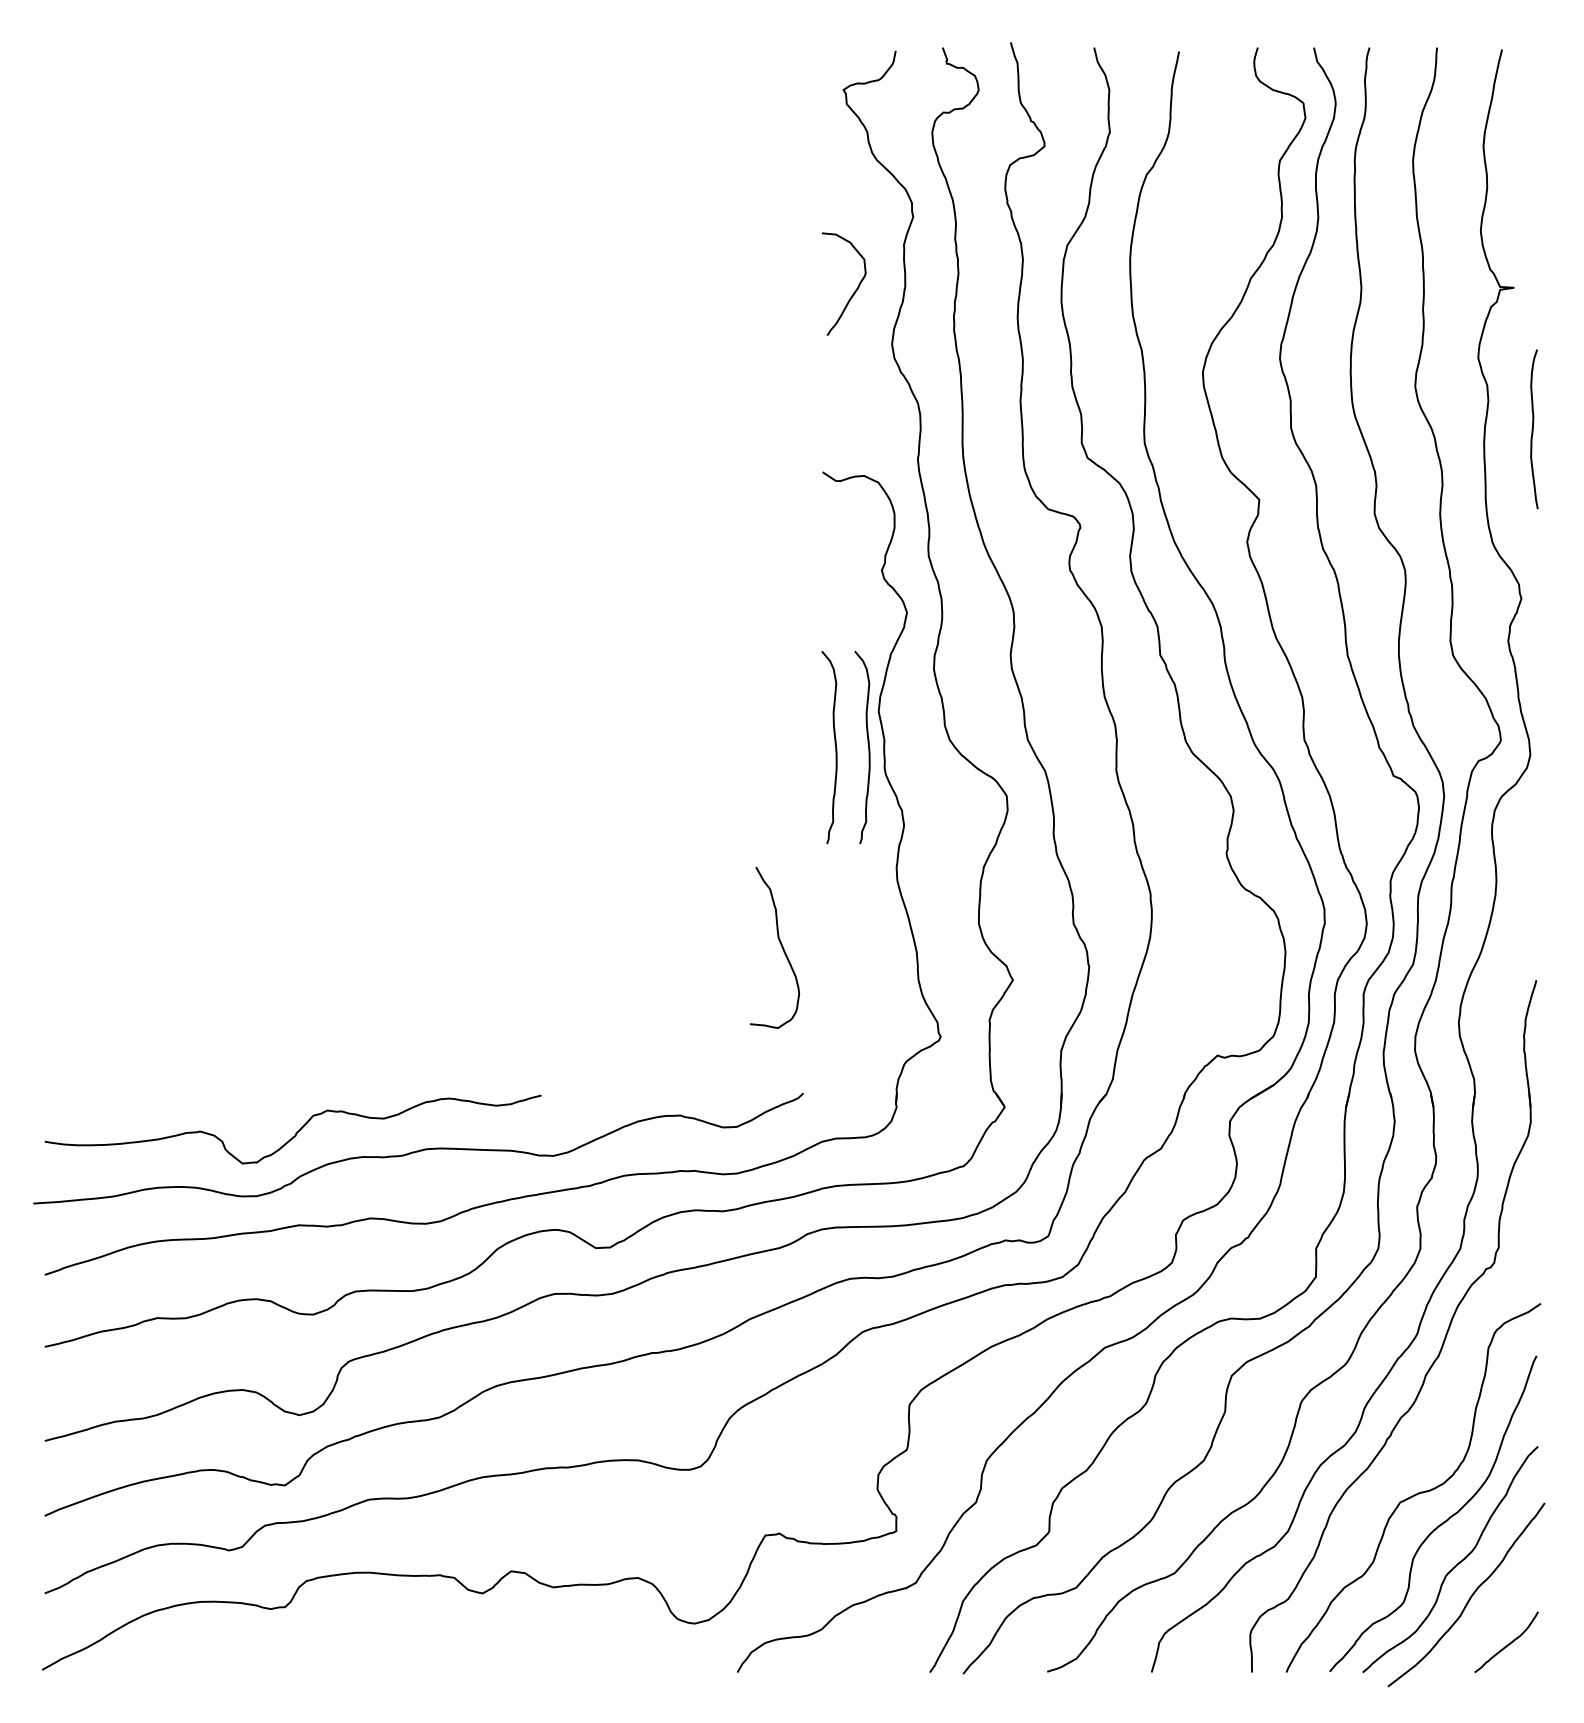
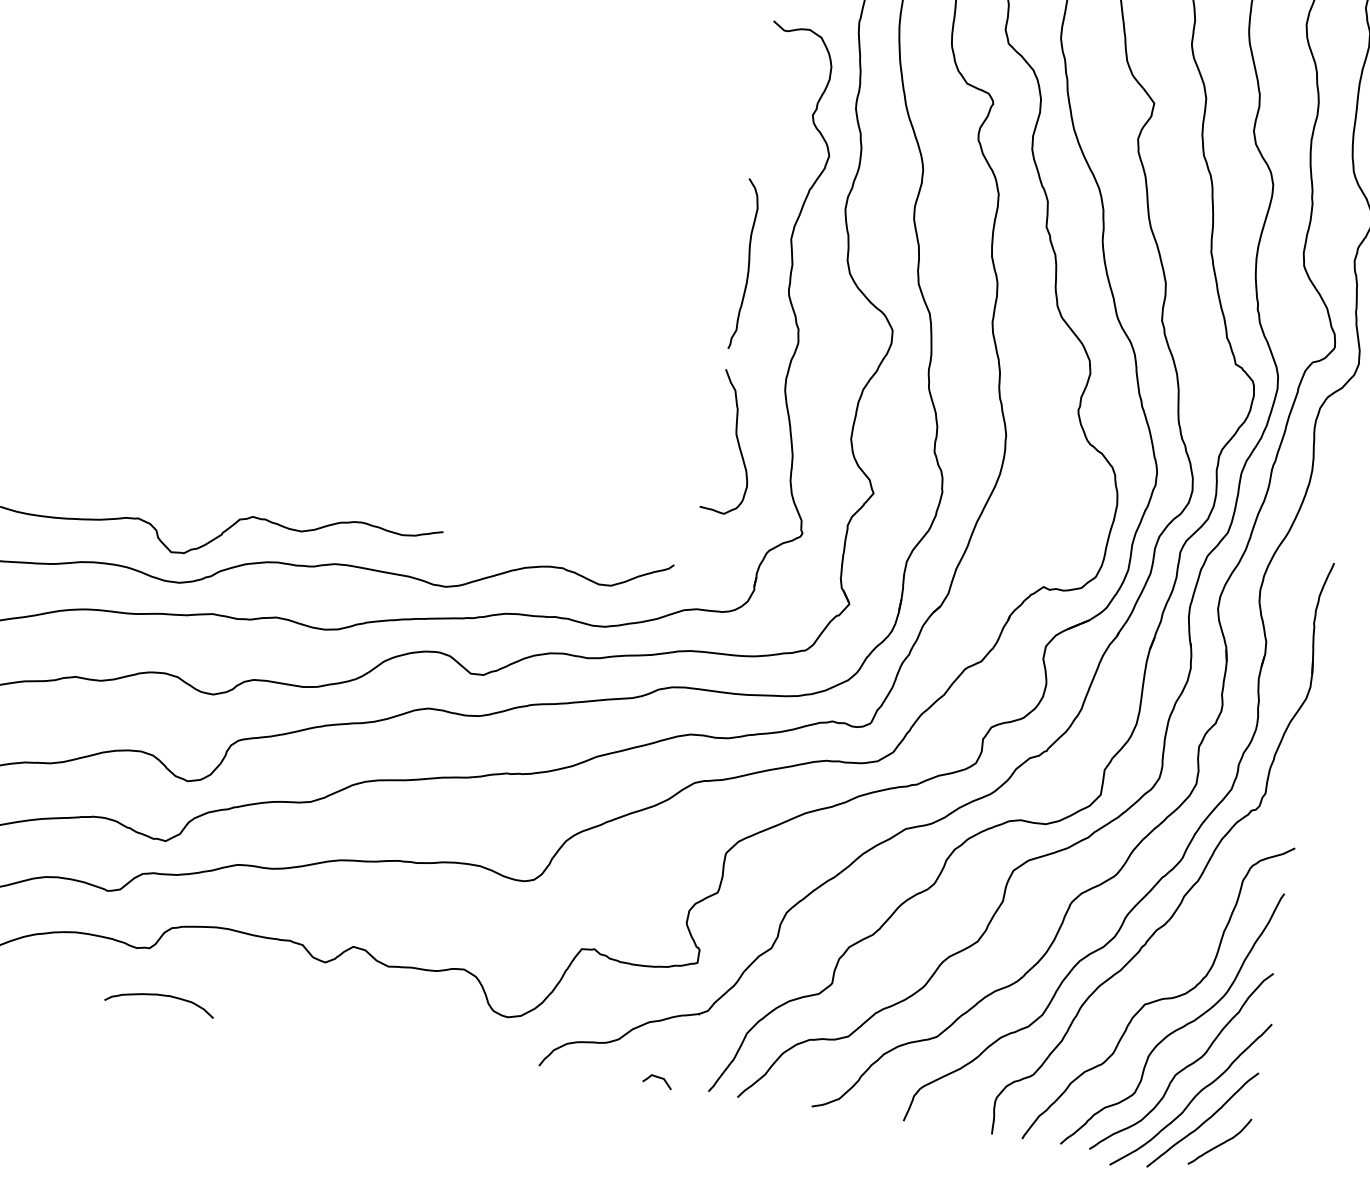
curve: (868, 747) -> (777, 269), removed
curve: (780, 945) -> (737, 441), moved
curve: (1485, 1622) -> (1203, 1121), added
curve: (305, 1658) -> (160, 996), added
curve: (873, 1666) -> (659, 1078), added

